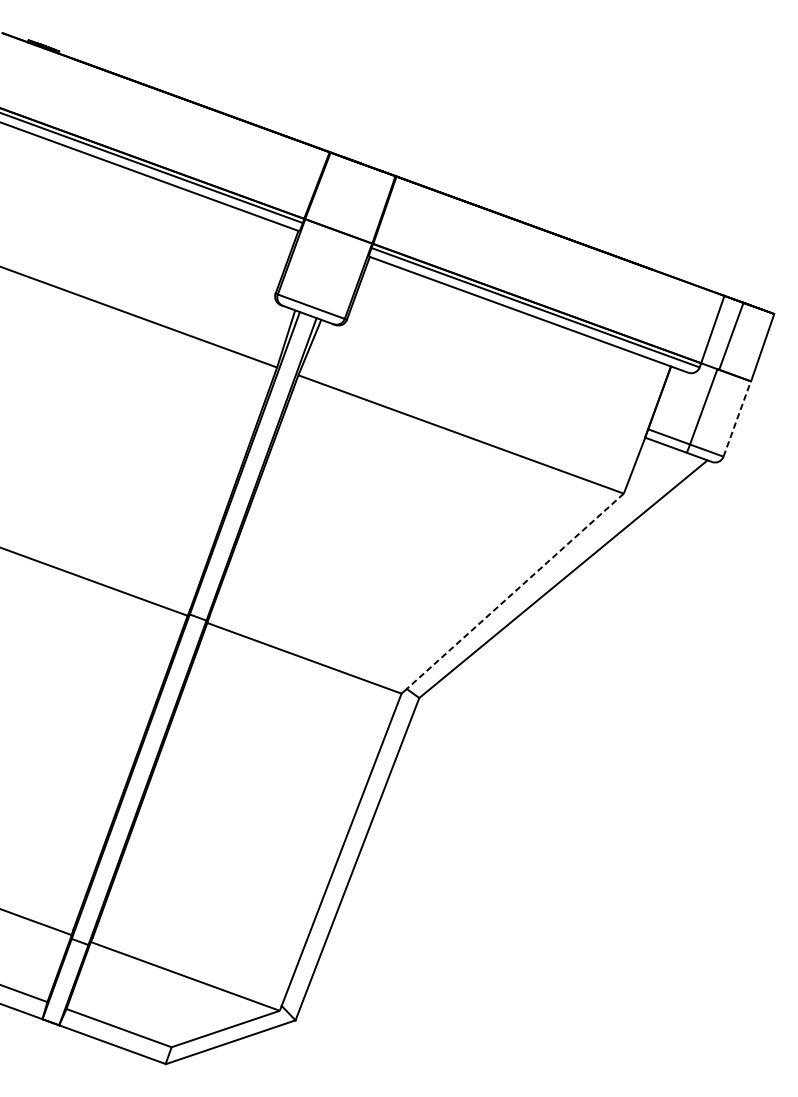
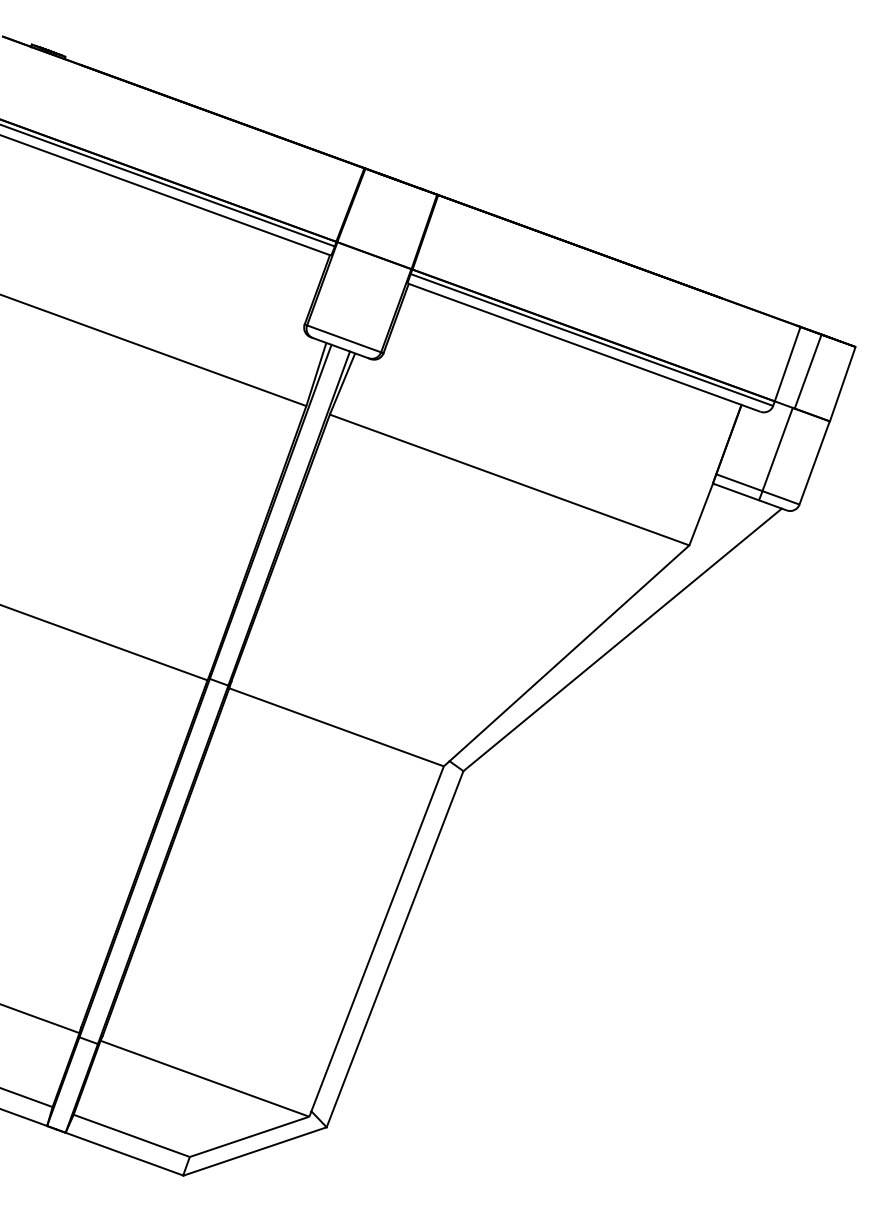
line: (737, 418) -> (814, 462), dashed -> solid
line: (515, 591) -> (569, 653), dashed -> solid

